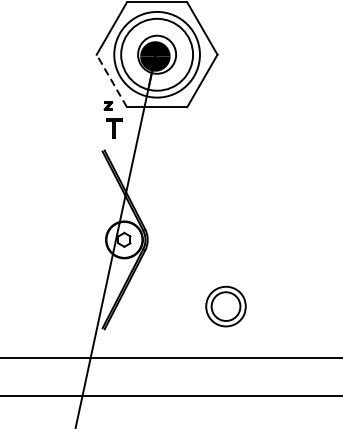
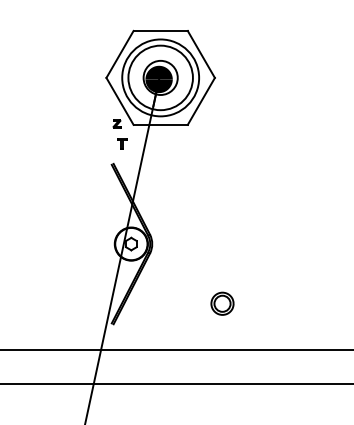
line: (111, 79) -> (119, 100), dashed -> solid
part: (114, 127) -> (122, 143), size x0.62
part: (225, 306) -> (222, 303), size x0.62

